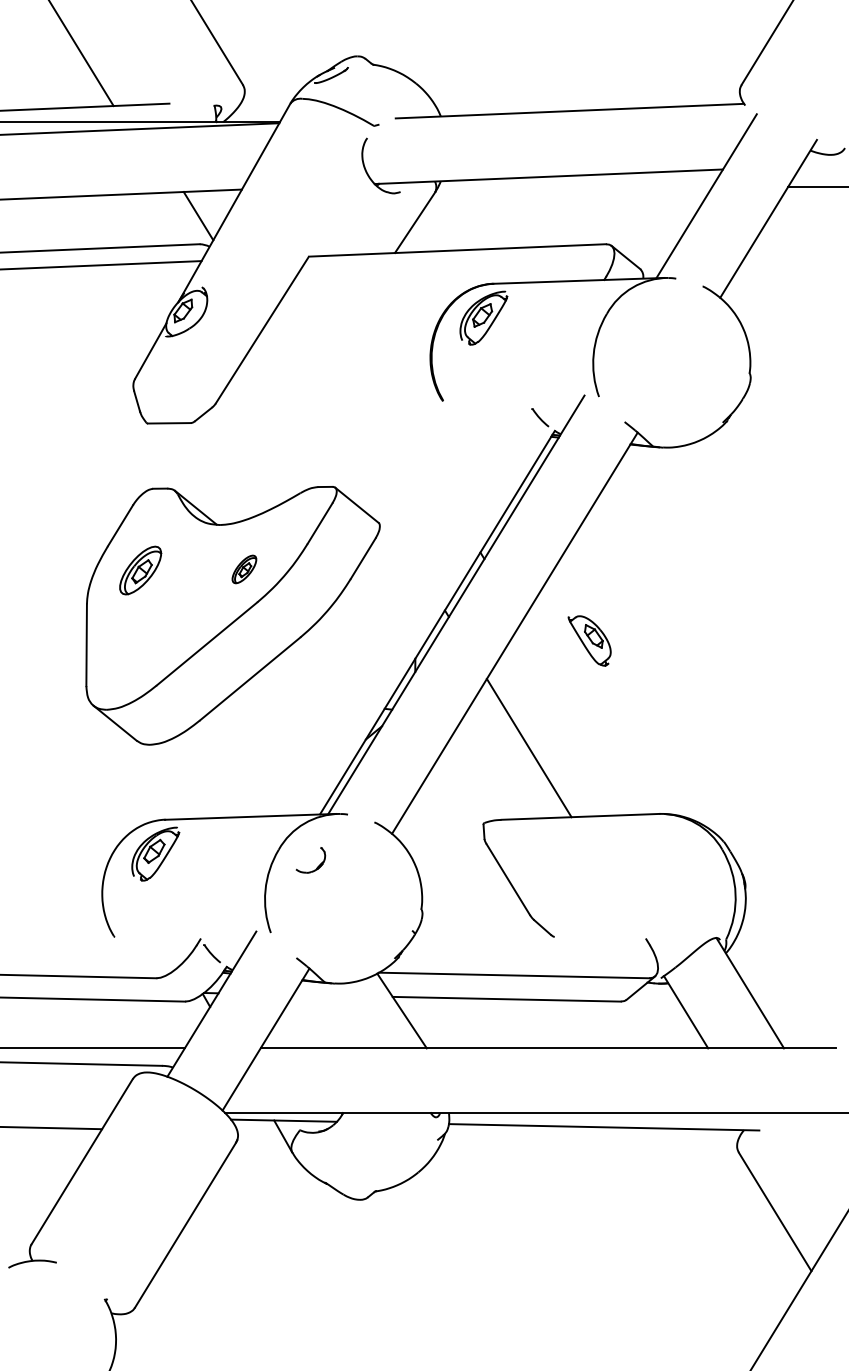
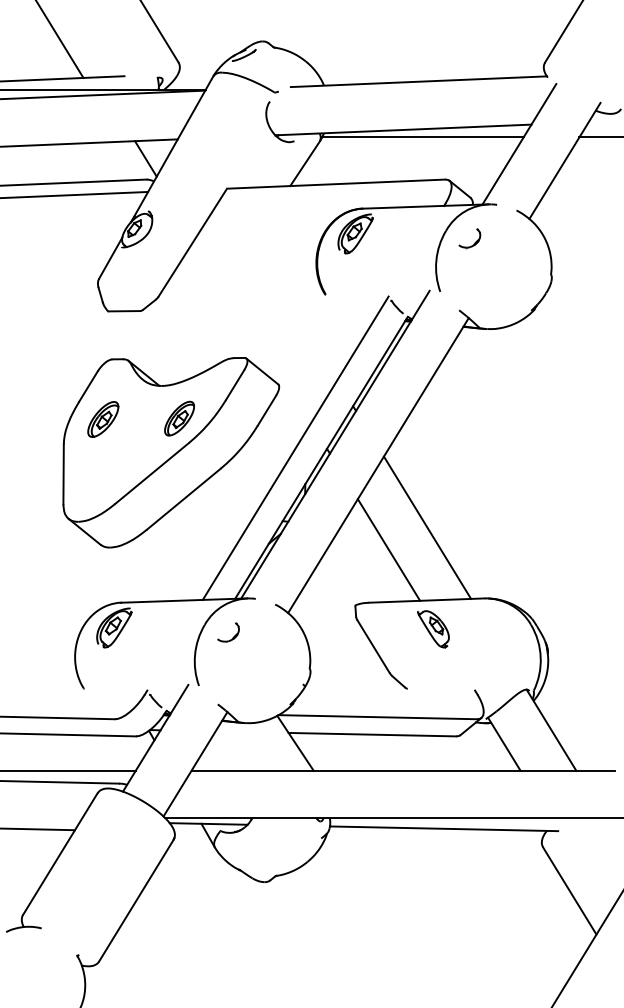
line: (575, 186) -> (423, 137), added
part: (645, 330) -> (474, 243), added
part: (244, 569) -> (179, 418), size x1.67
line: (402, 609) -> (295, 448), added
part: (589, 640) -> (433, 628), moved
line: (581, 717) -> (427, 527), added

